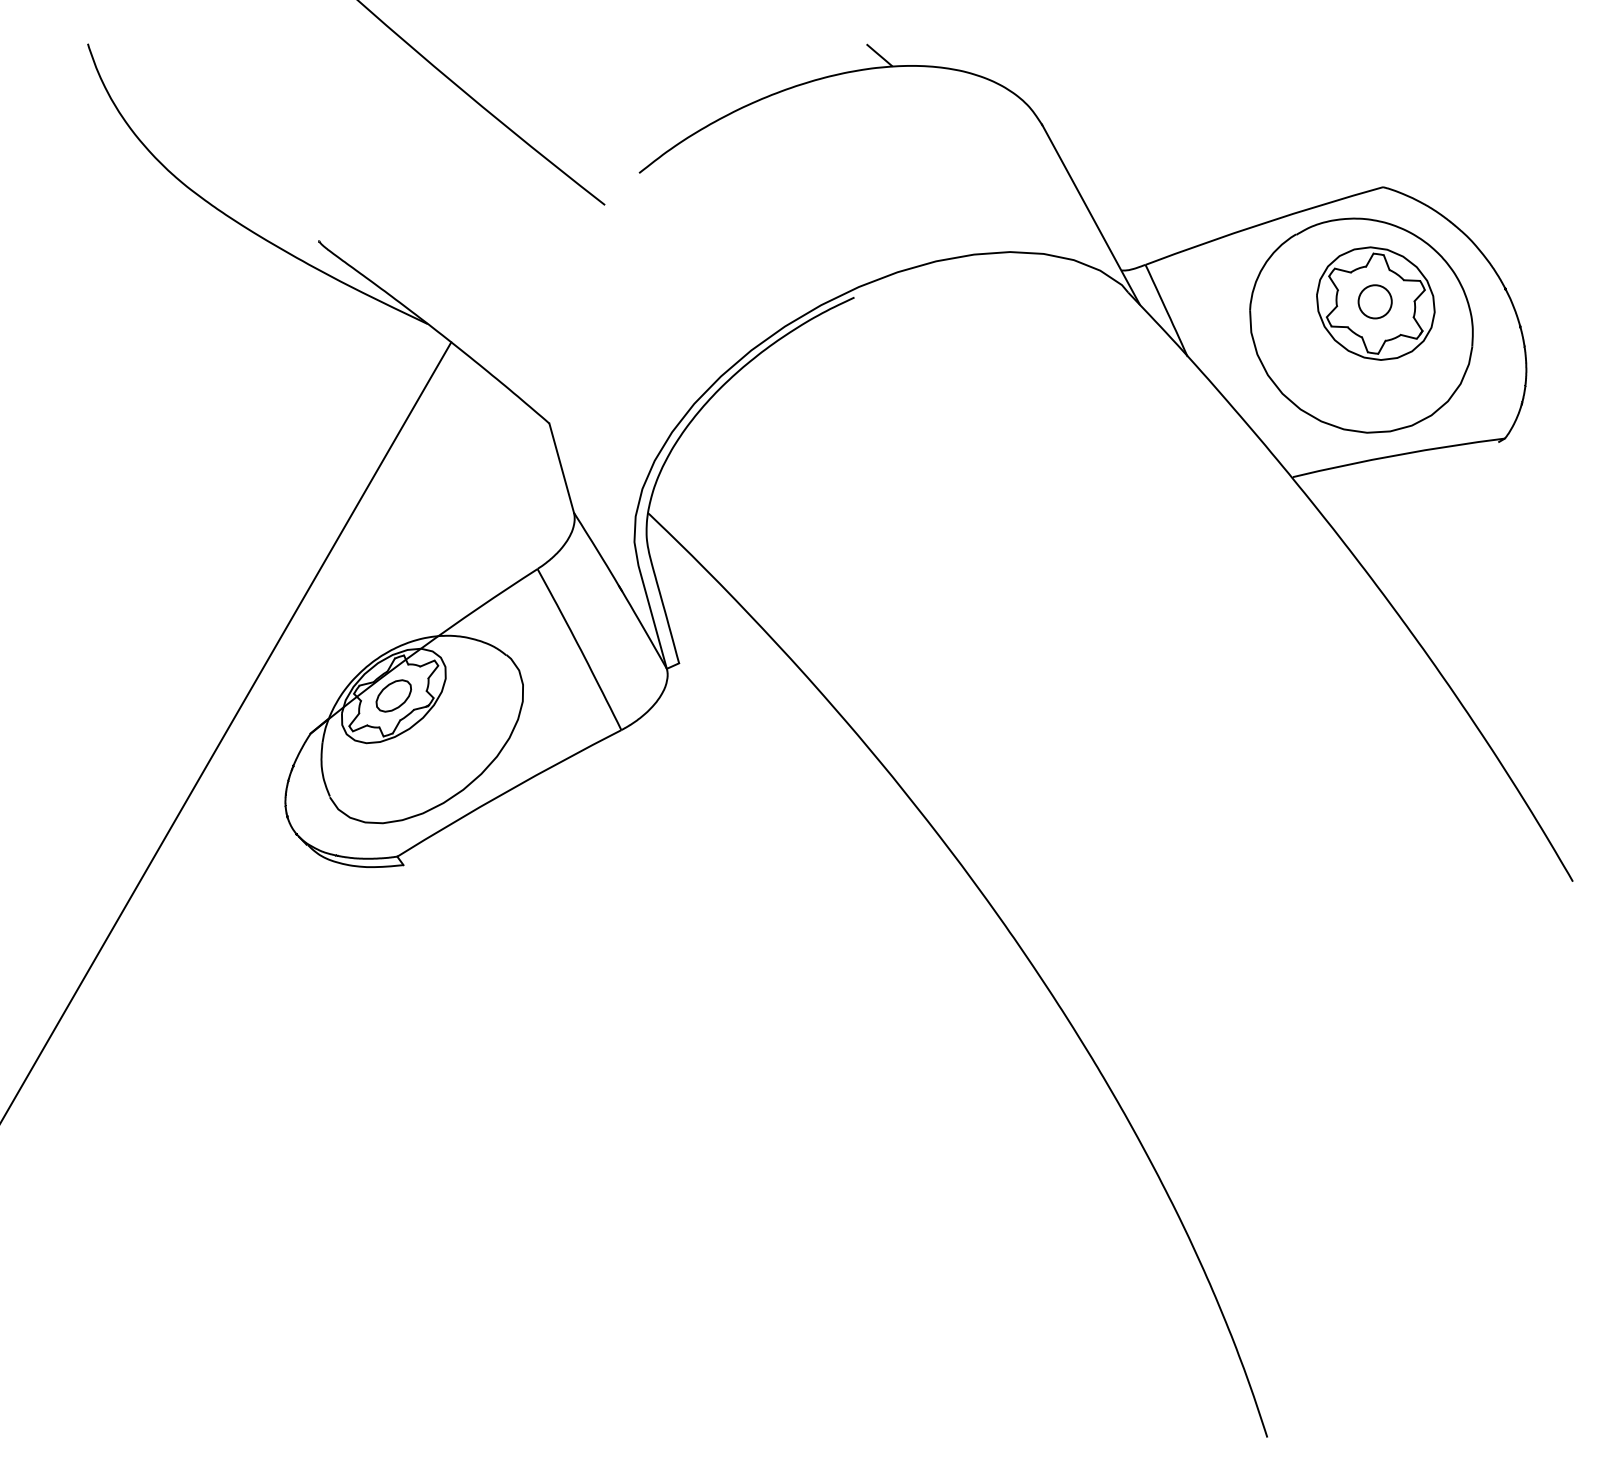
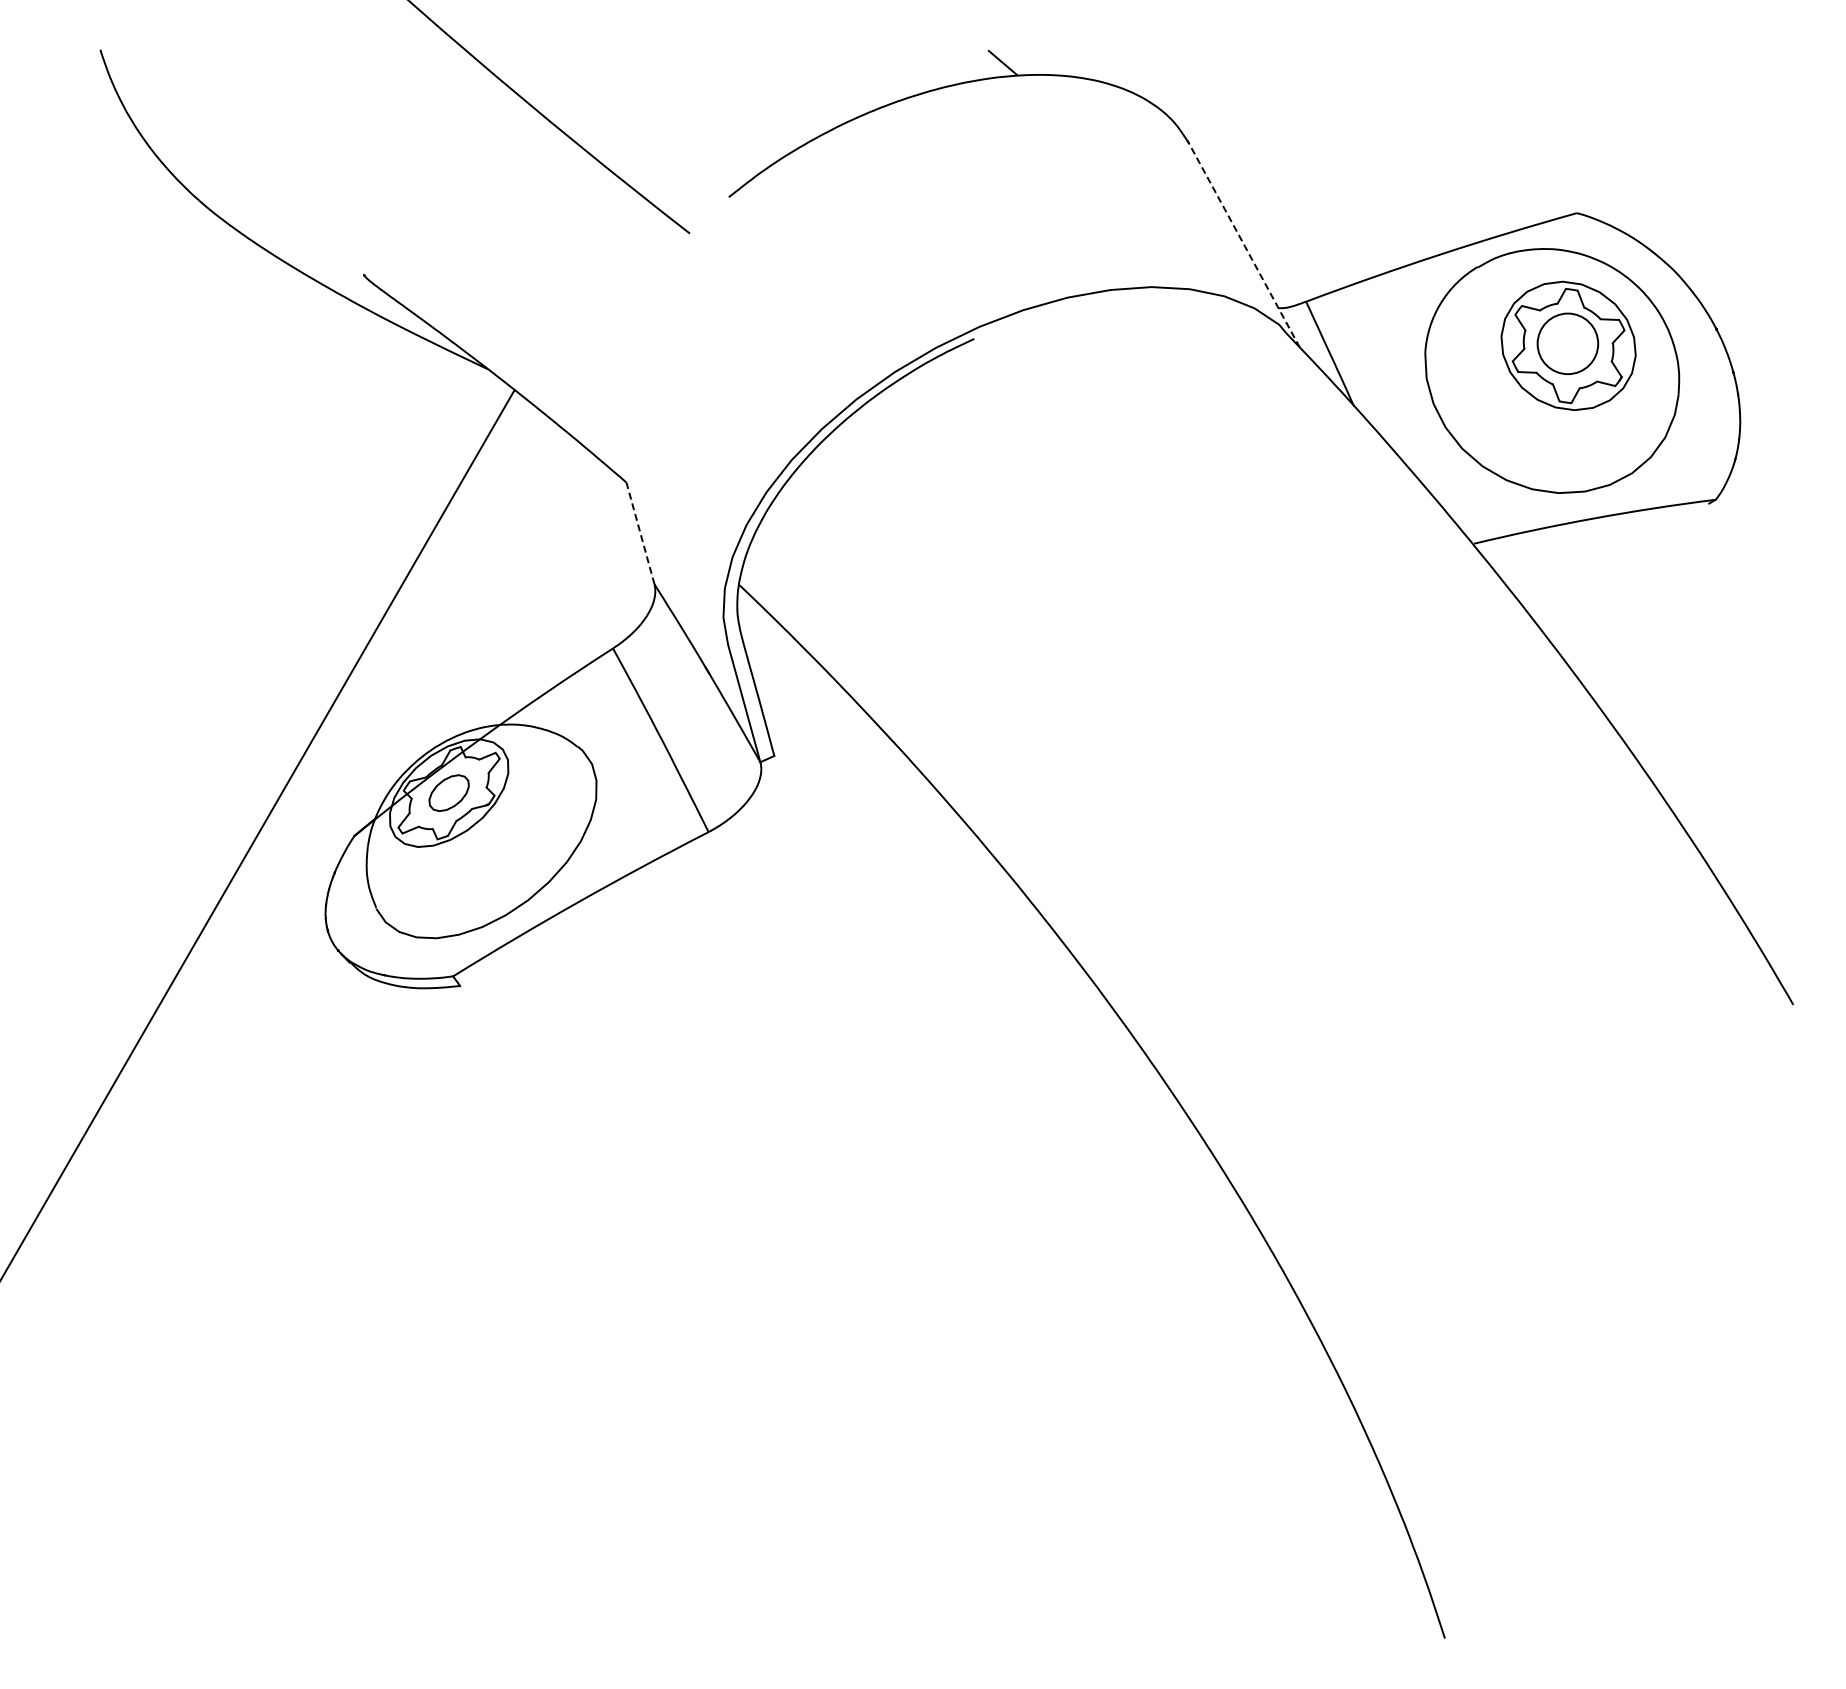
line: (1090, 214) -> (1243, 244), solid -> dashed
circle: (1374, 301) -> (1567, 343), size x1.6
line: (561, 468) -> (640, 533), solid -> dashed

